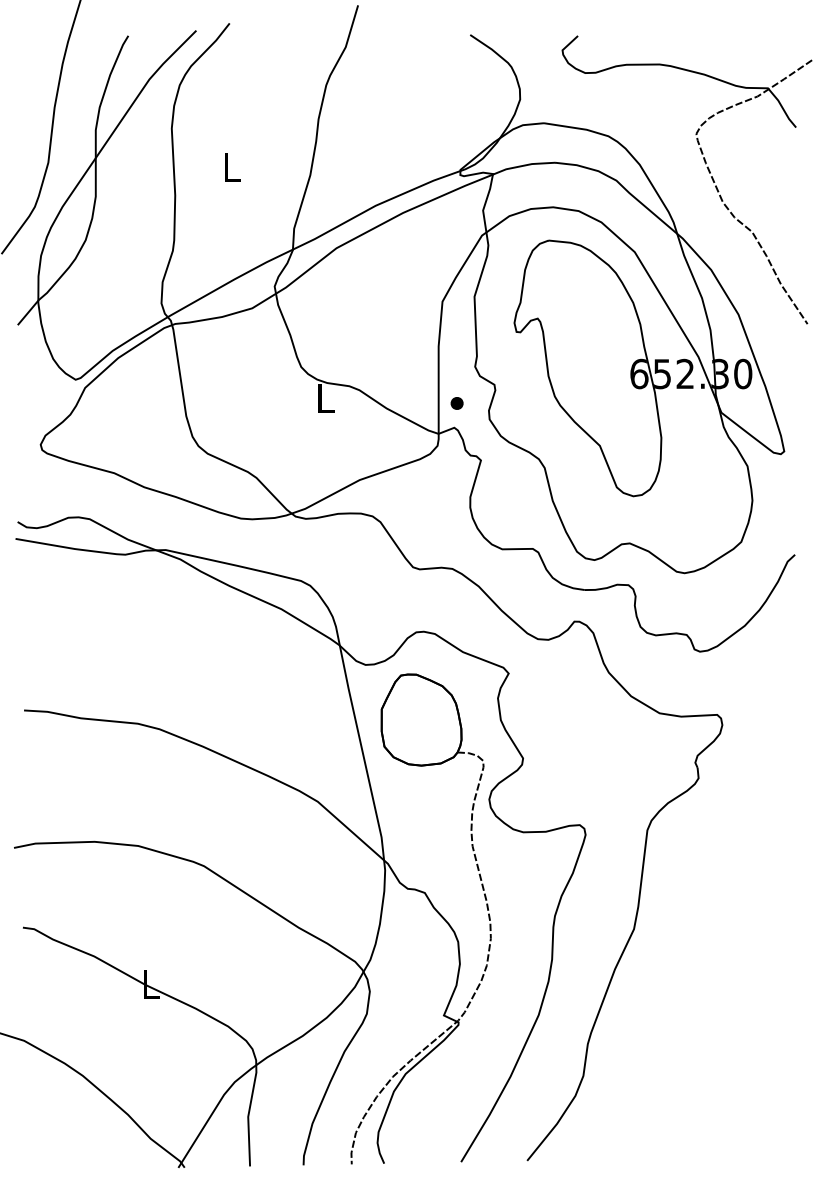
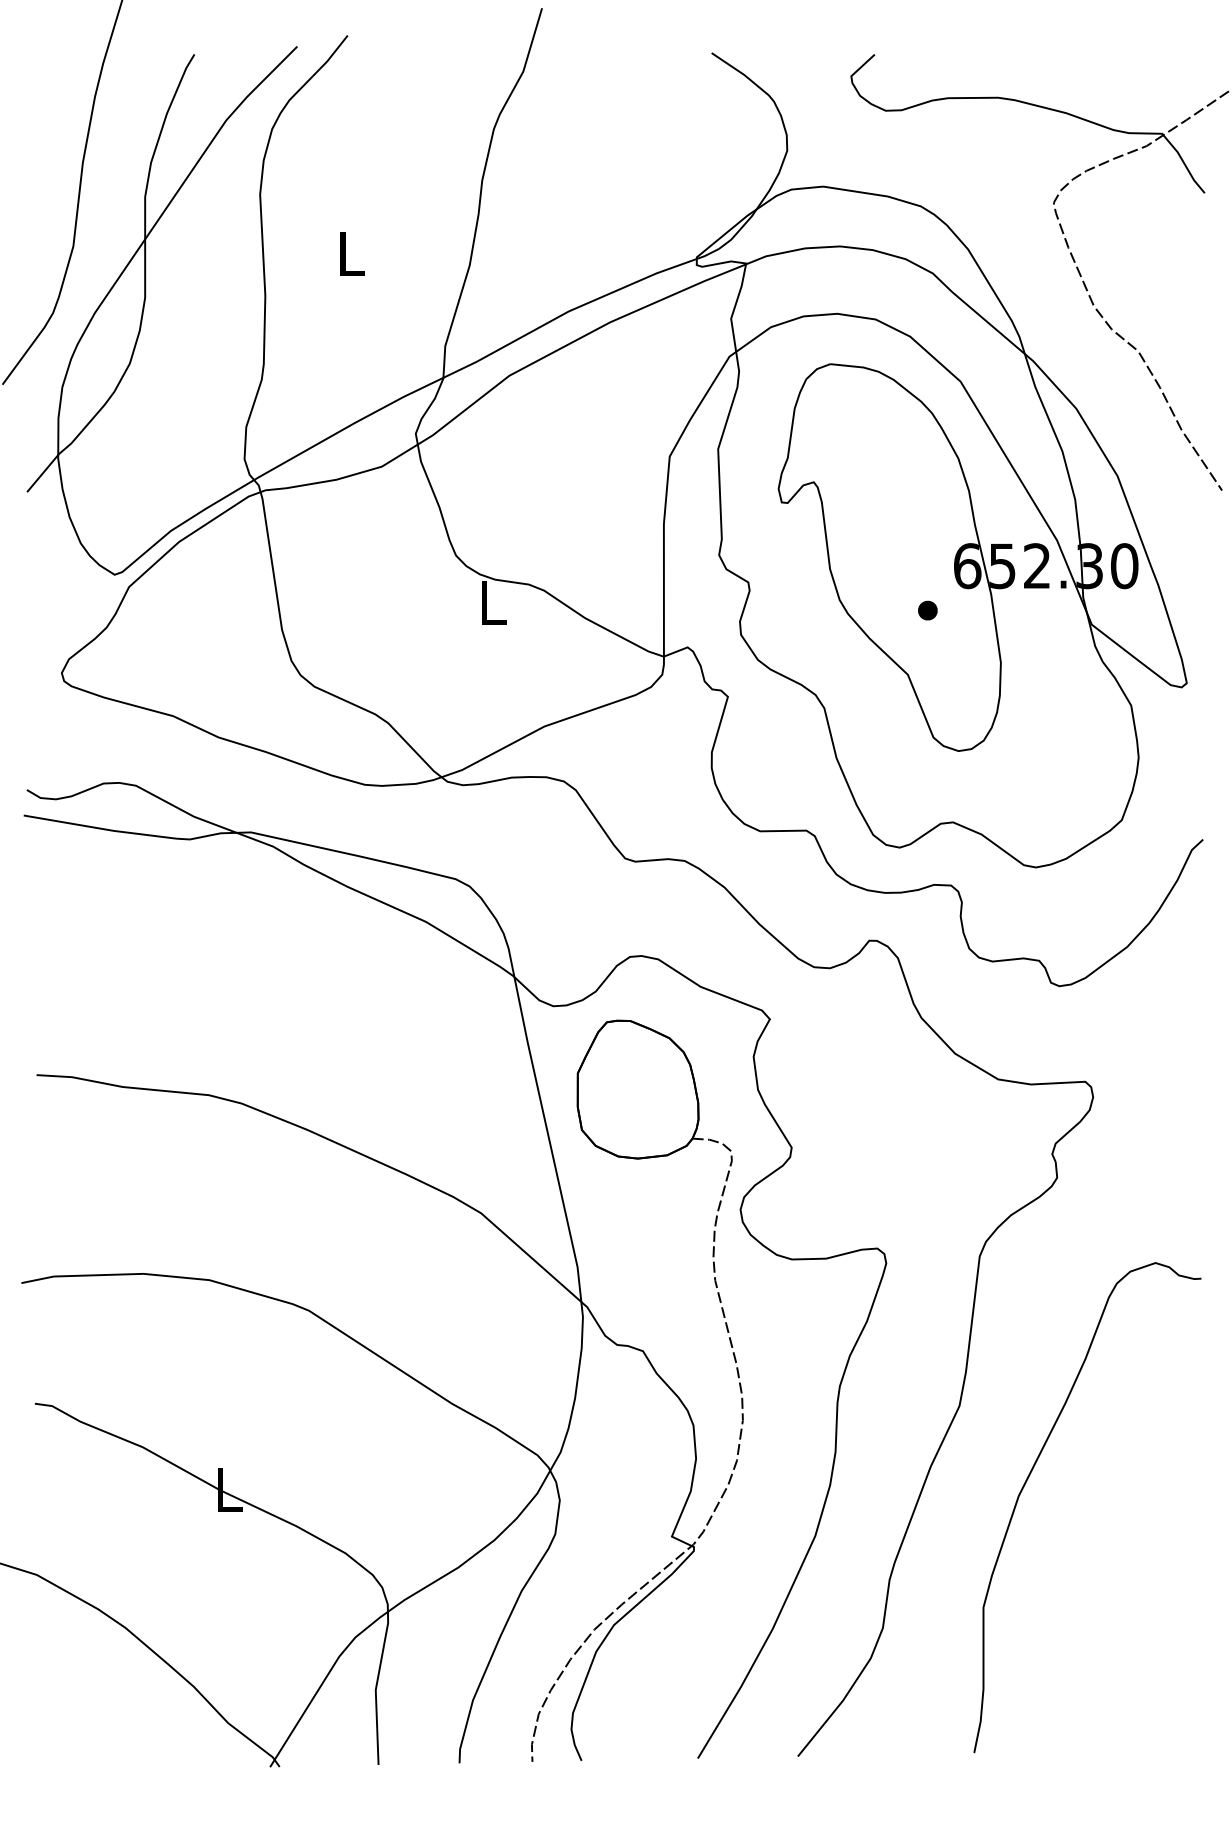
part: (456, 403) -> (926, 610), moved
curve: (680, 976) -> (1029, 1477), added

